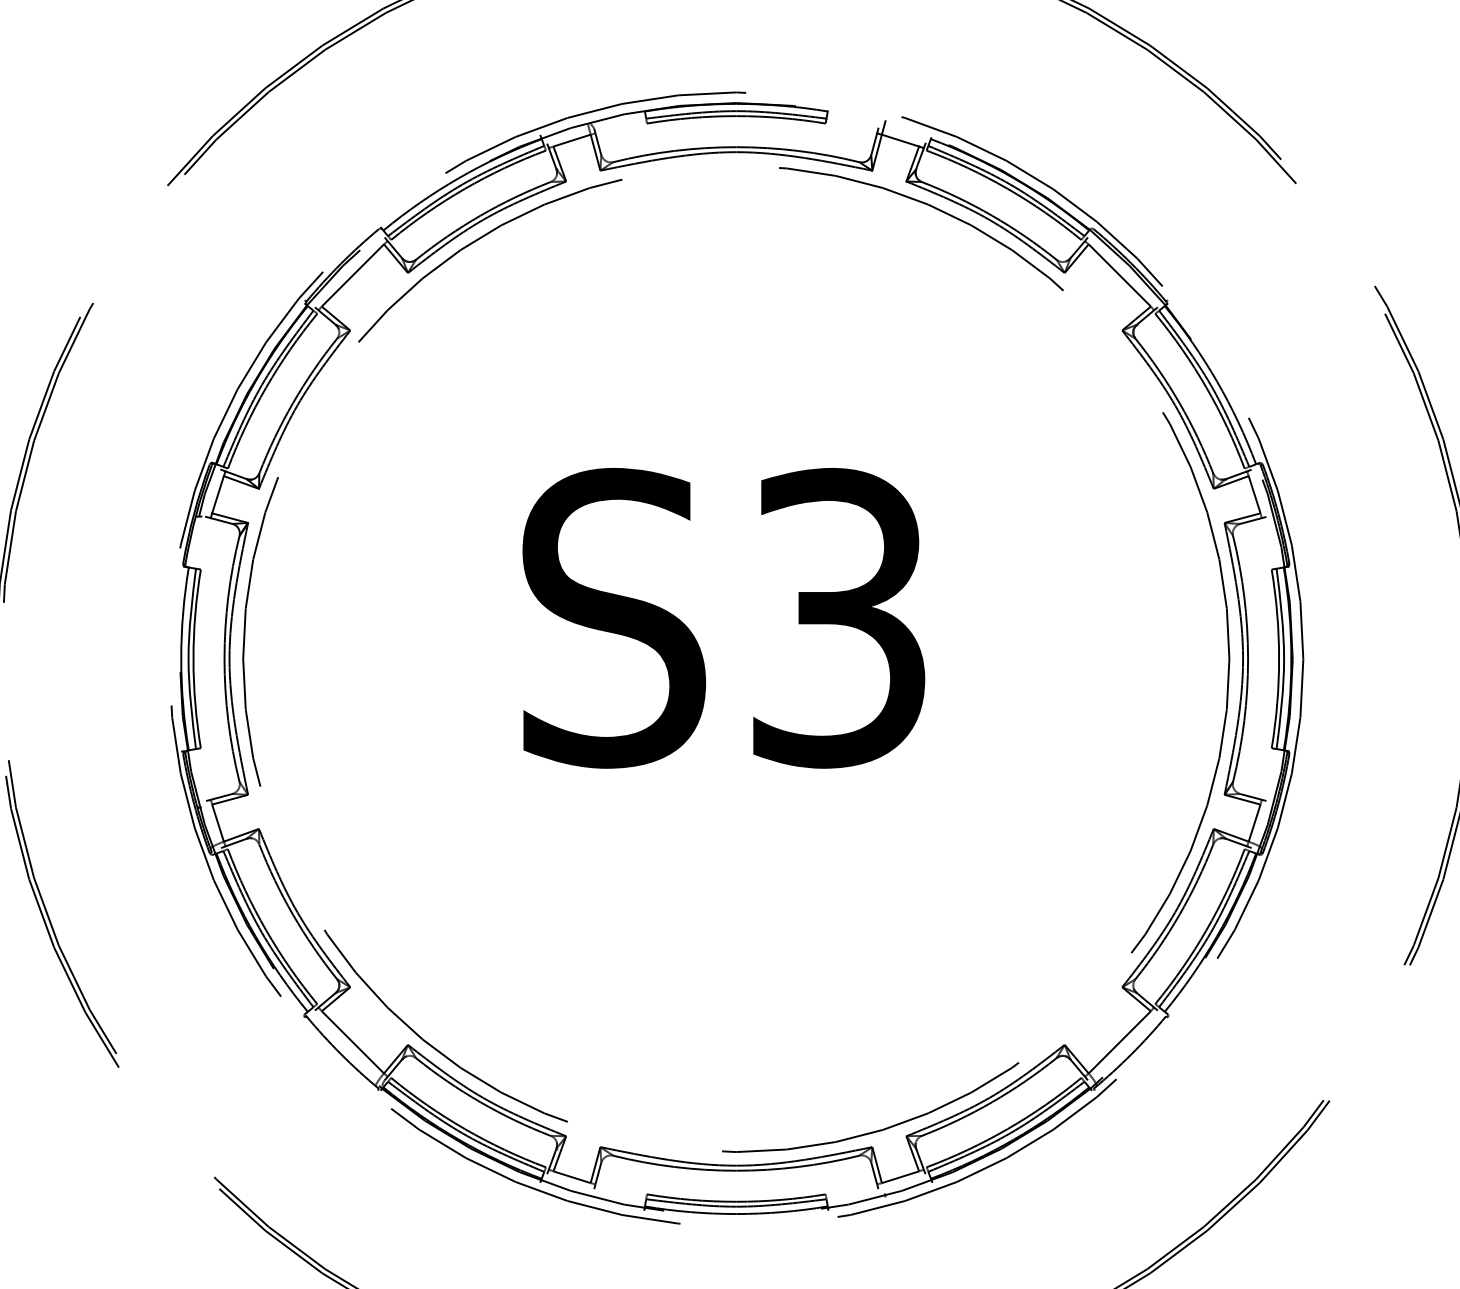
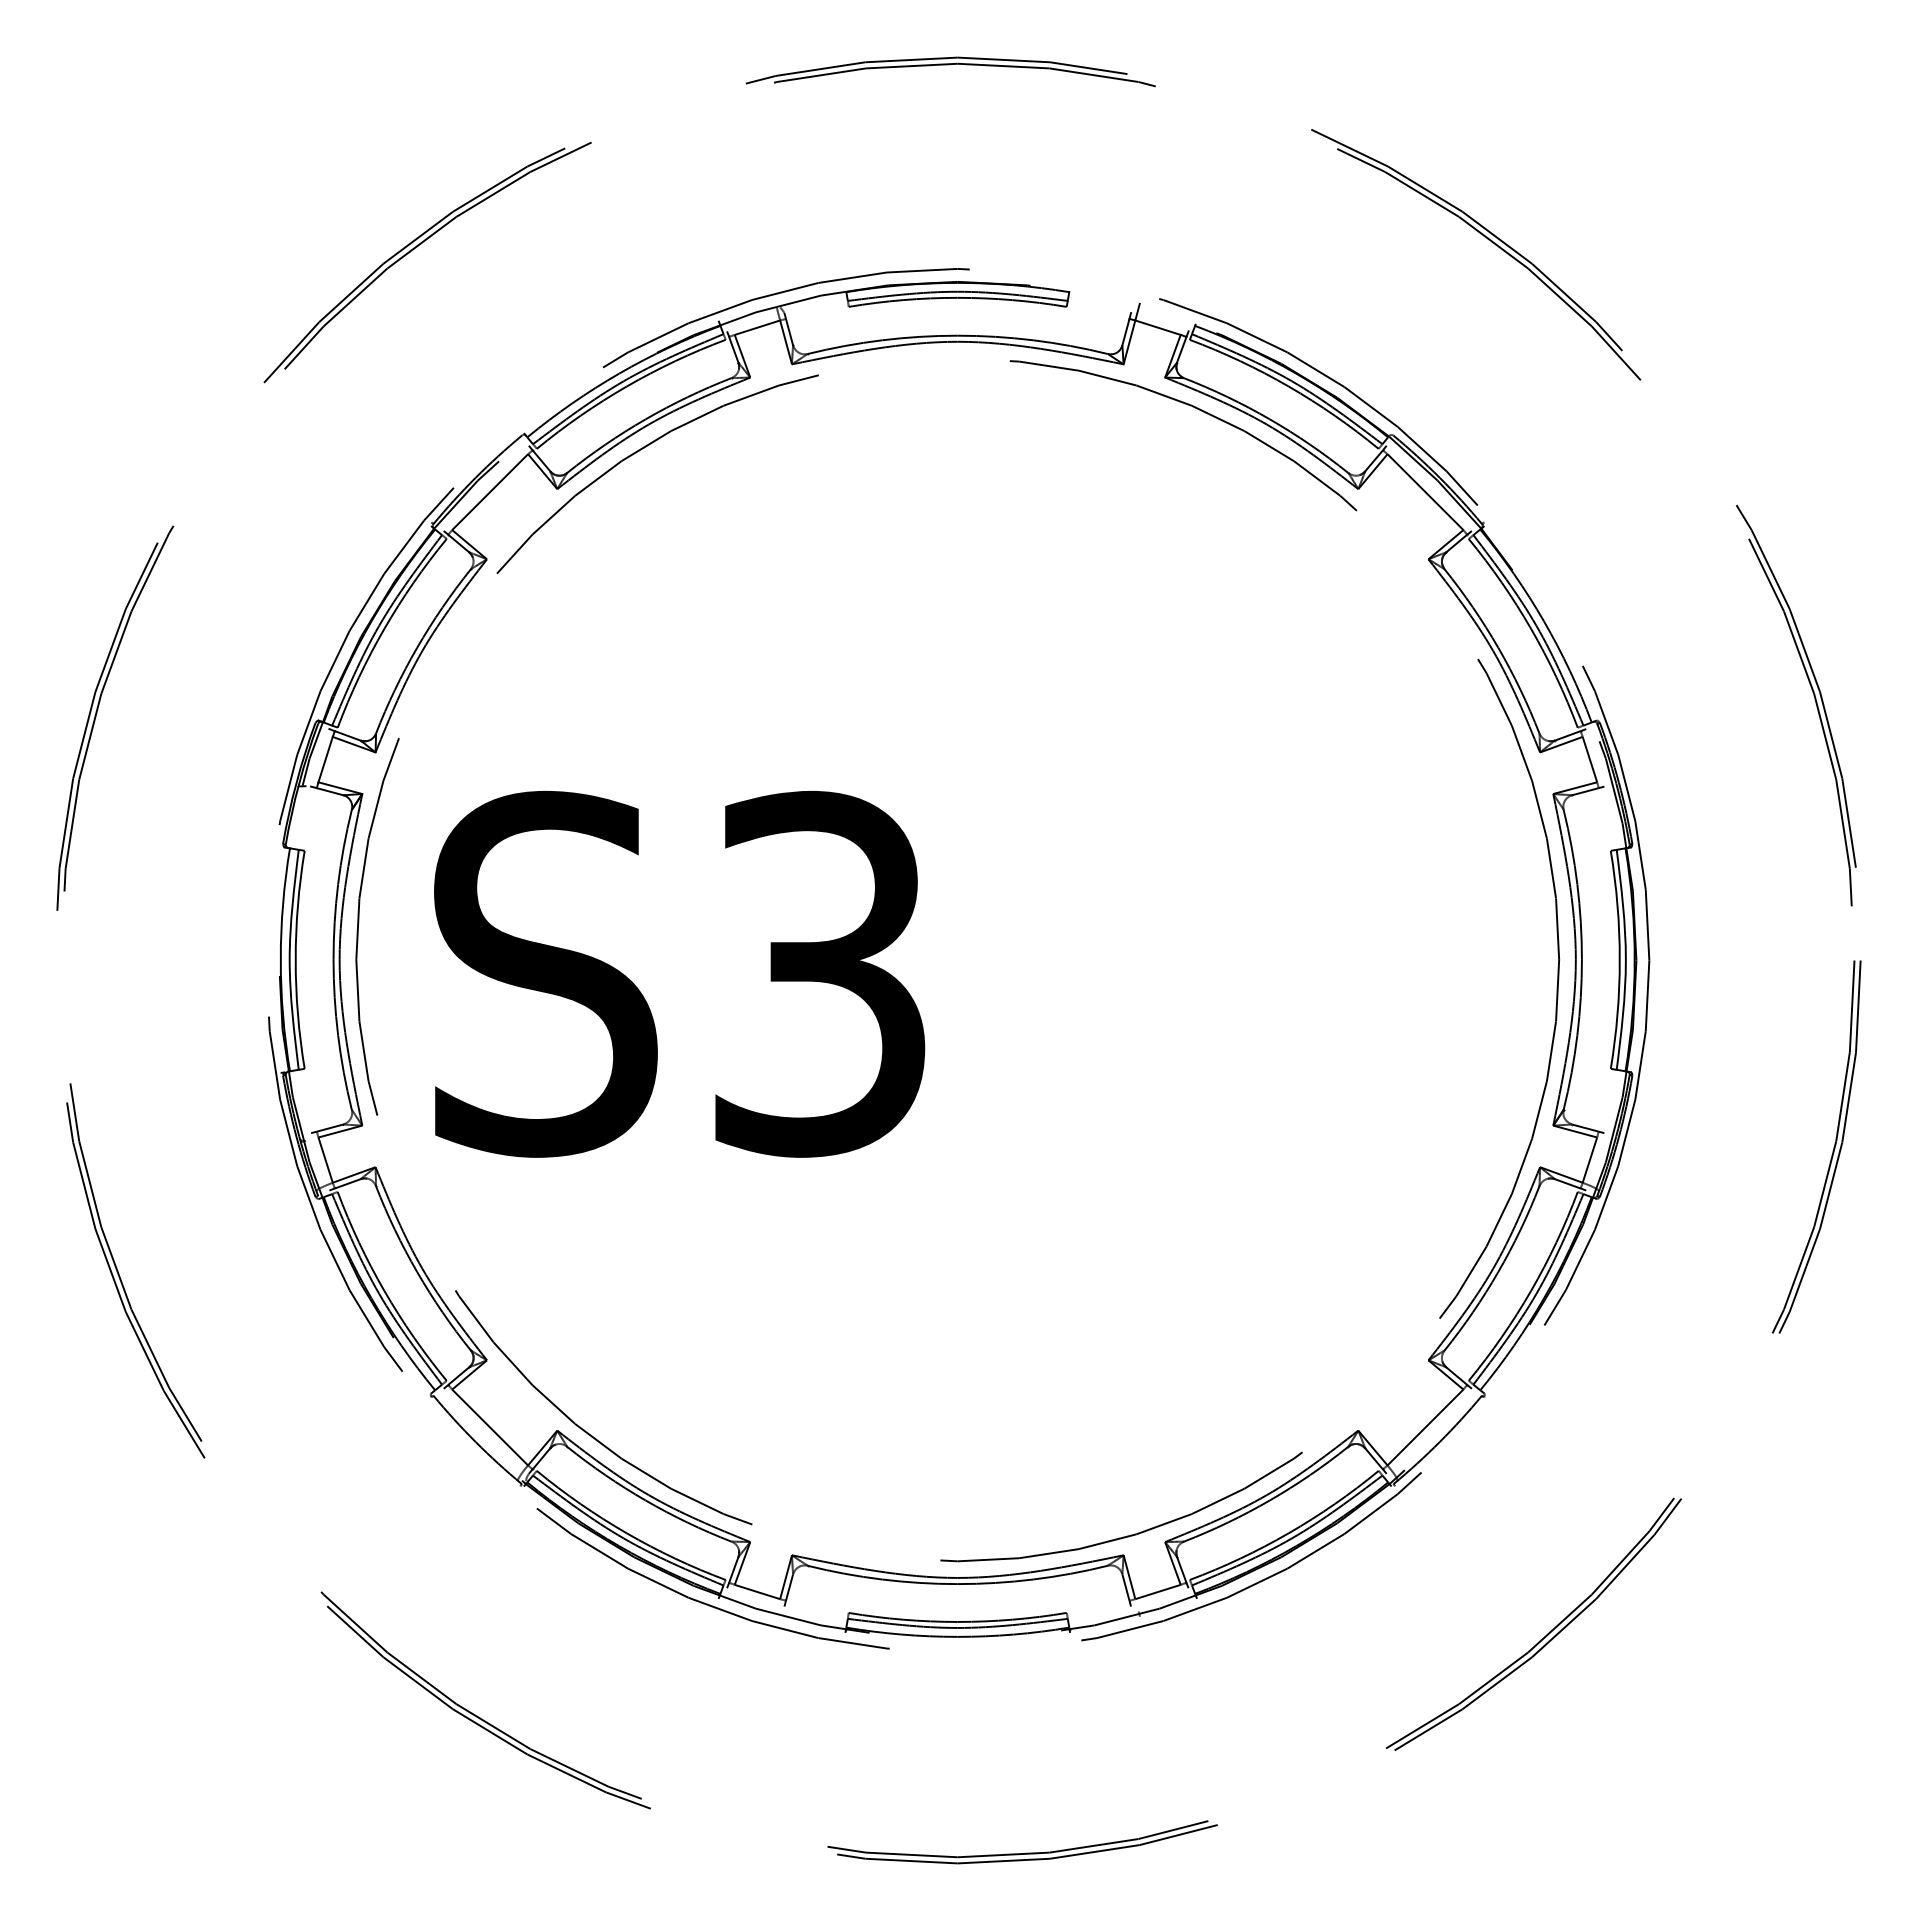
text: (723, 617) -> (679, 973), moved

